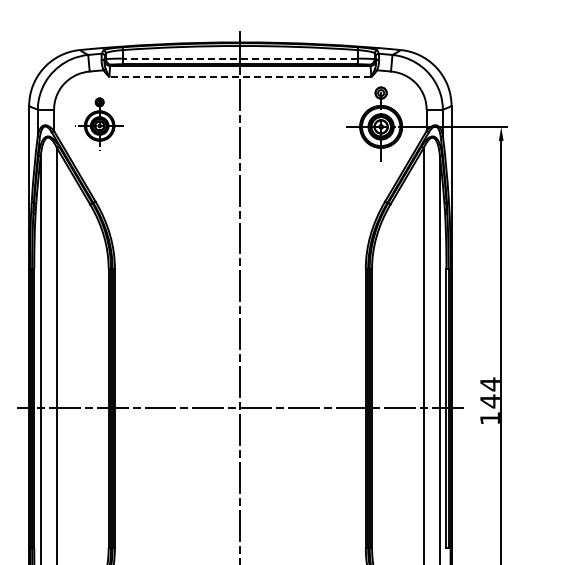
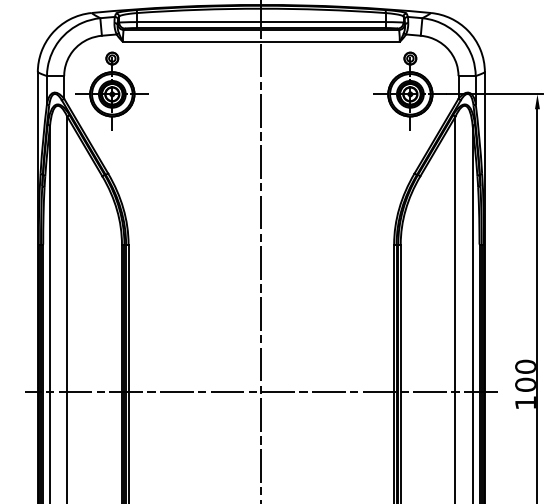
line: (239, 58) -> (260, 21), dashed -> solid
line: (240, 77) -> (261, 42), dashed -> solid
part: (99, 123) -> (112, 90), size x1.43
text: (489, 392) -> (525, 375), 144 -> 100

